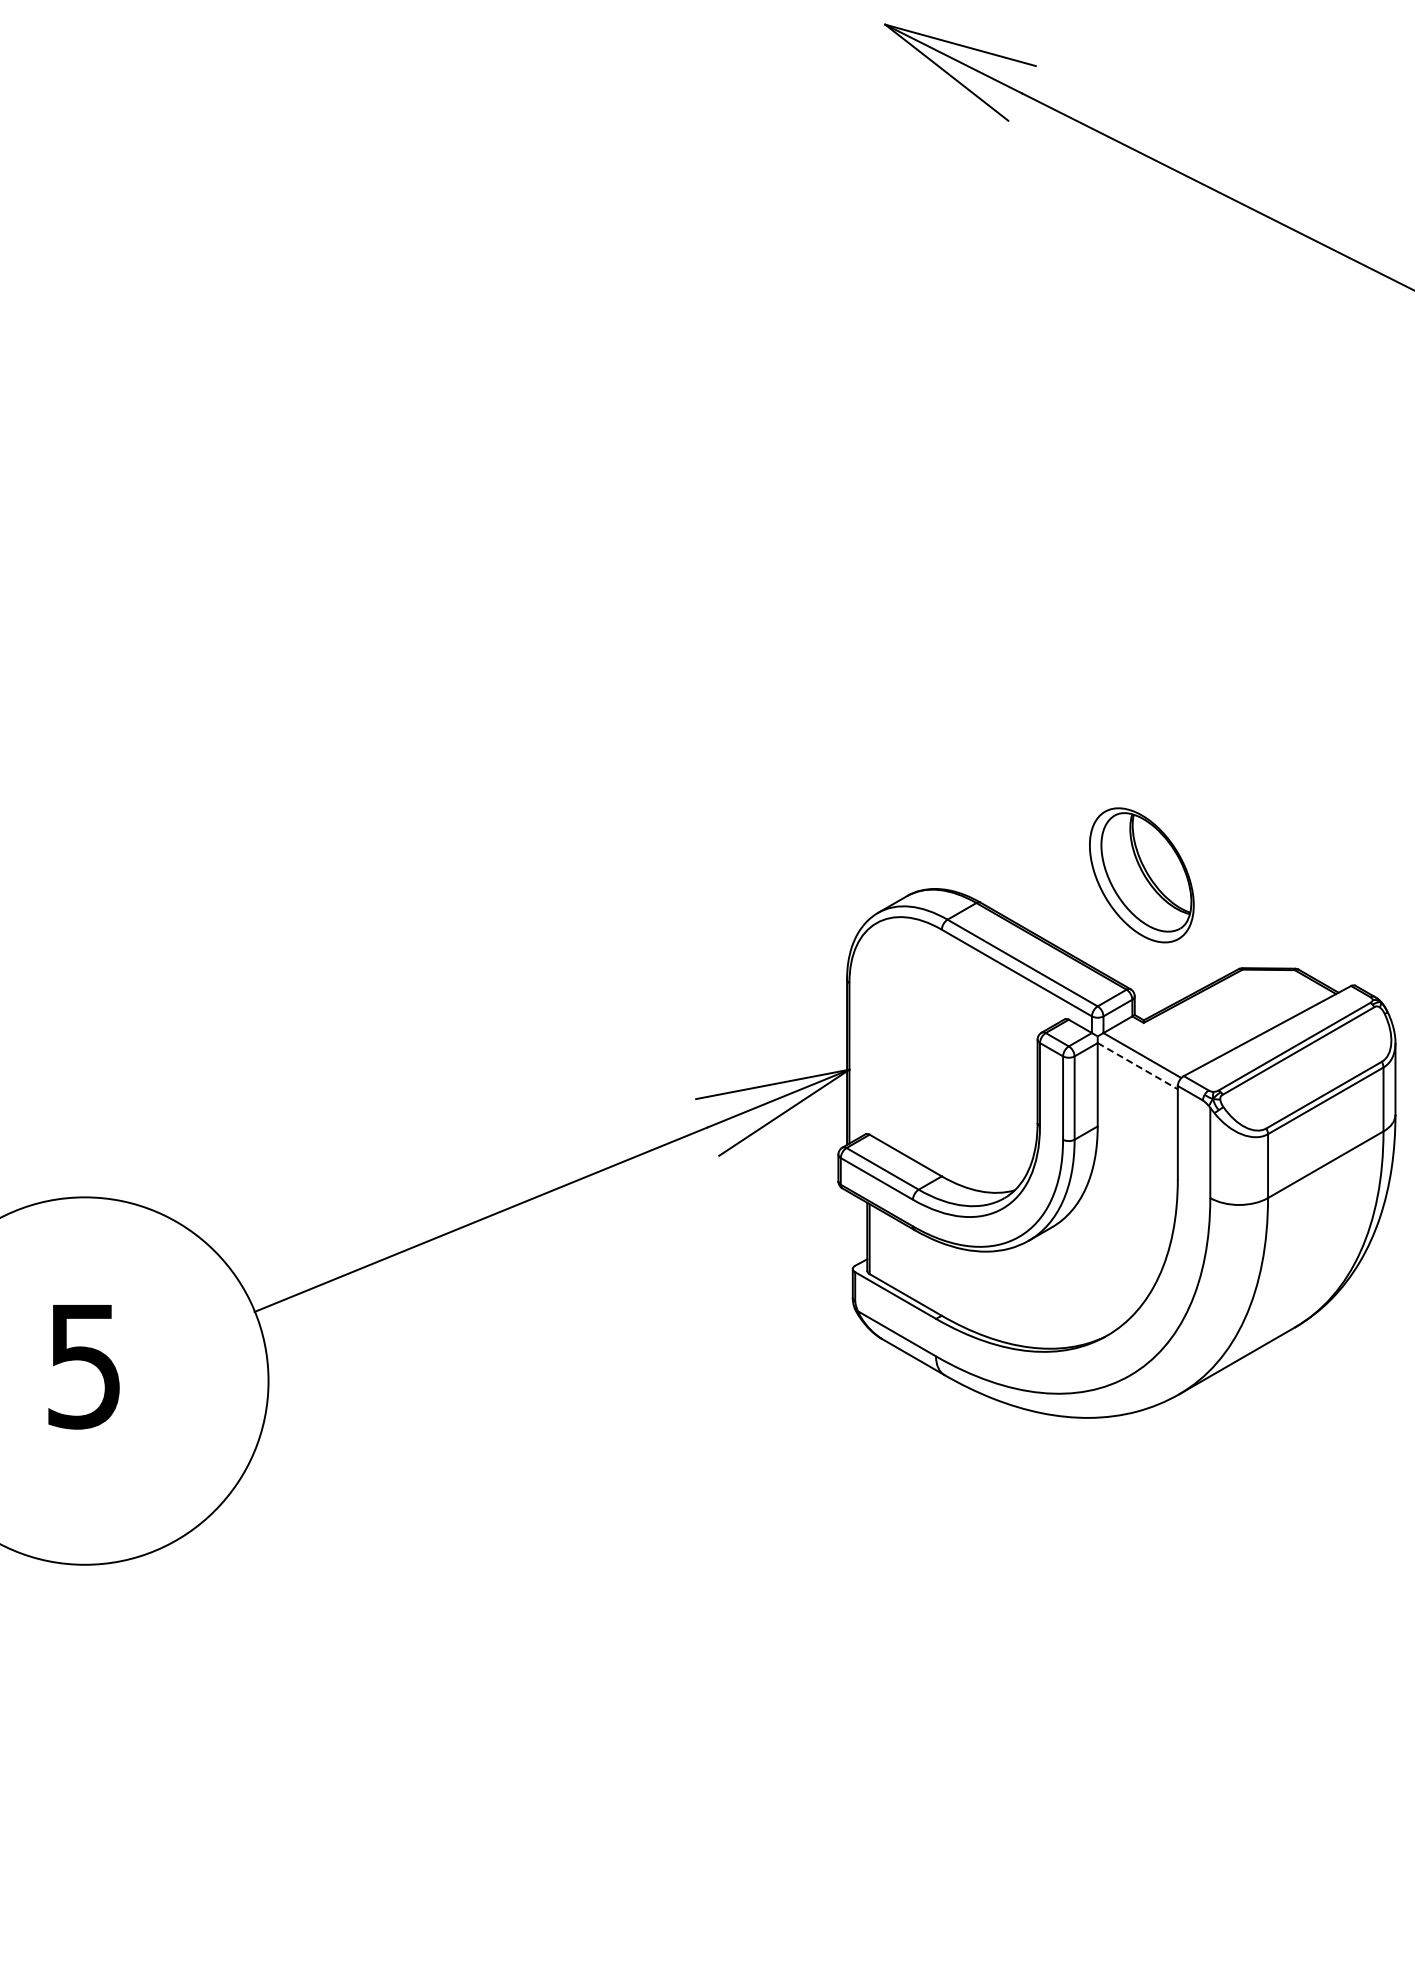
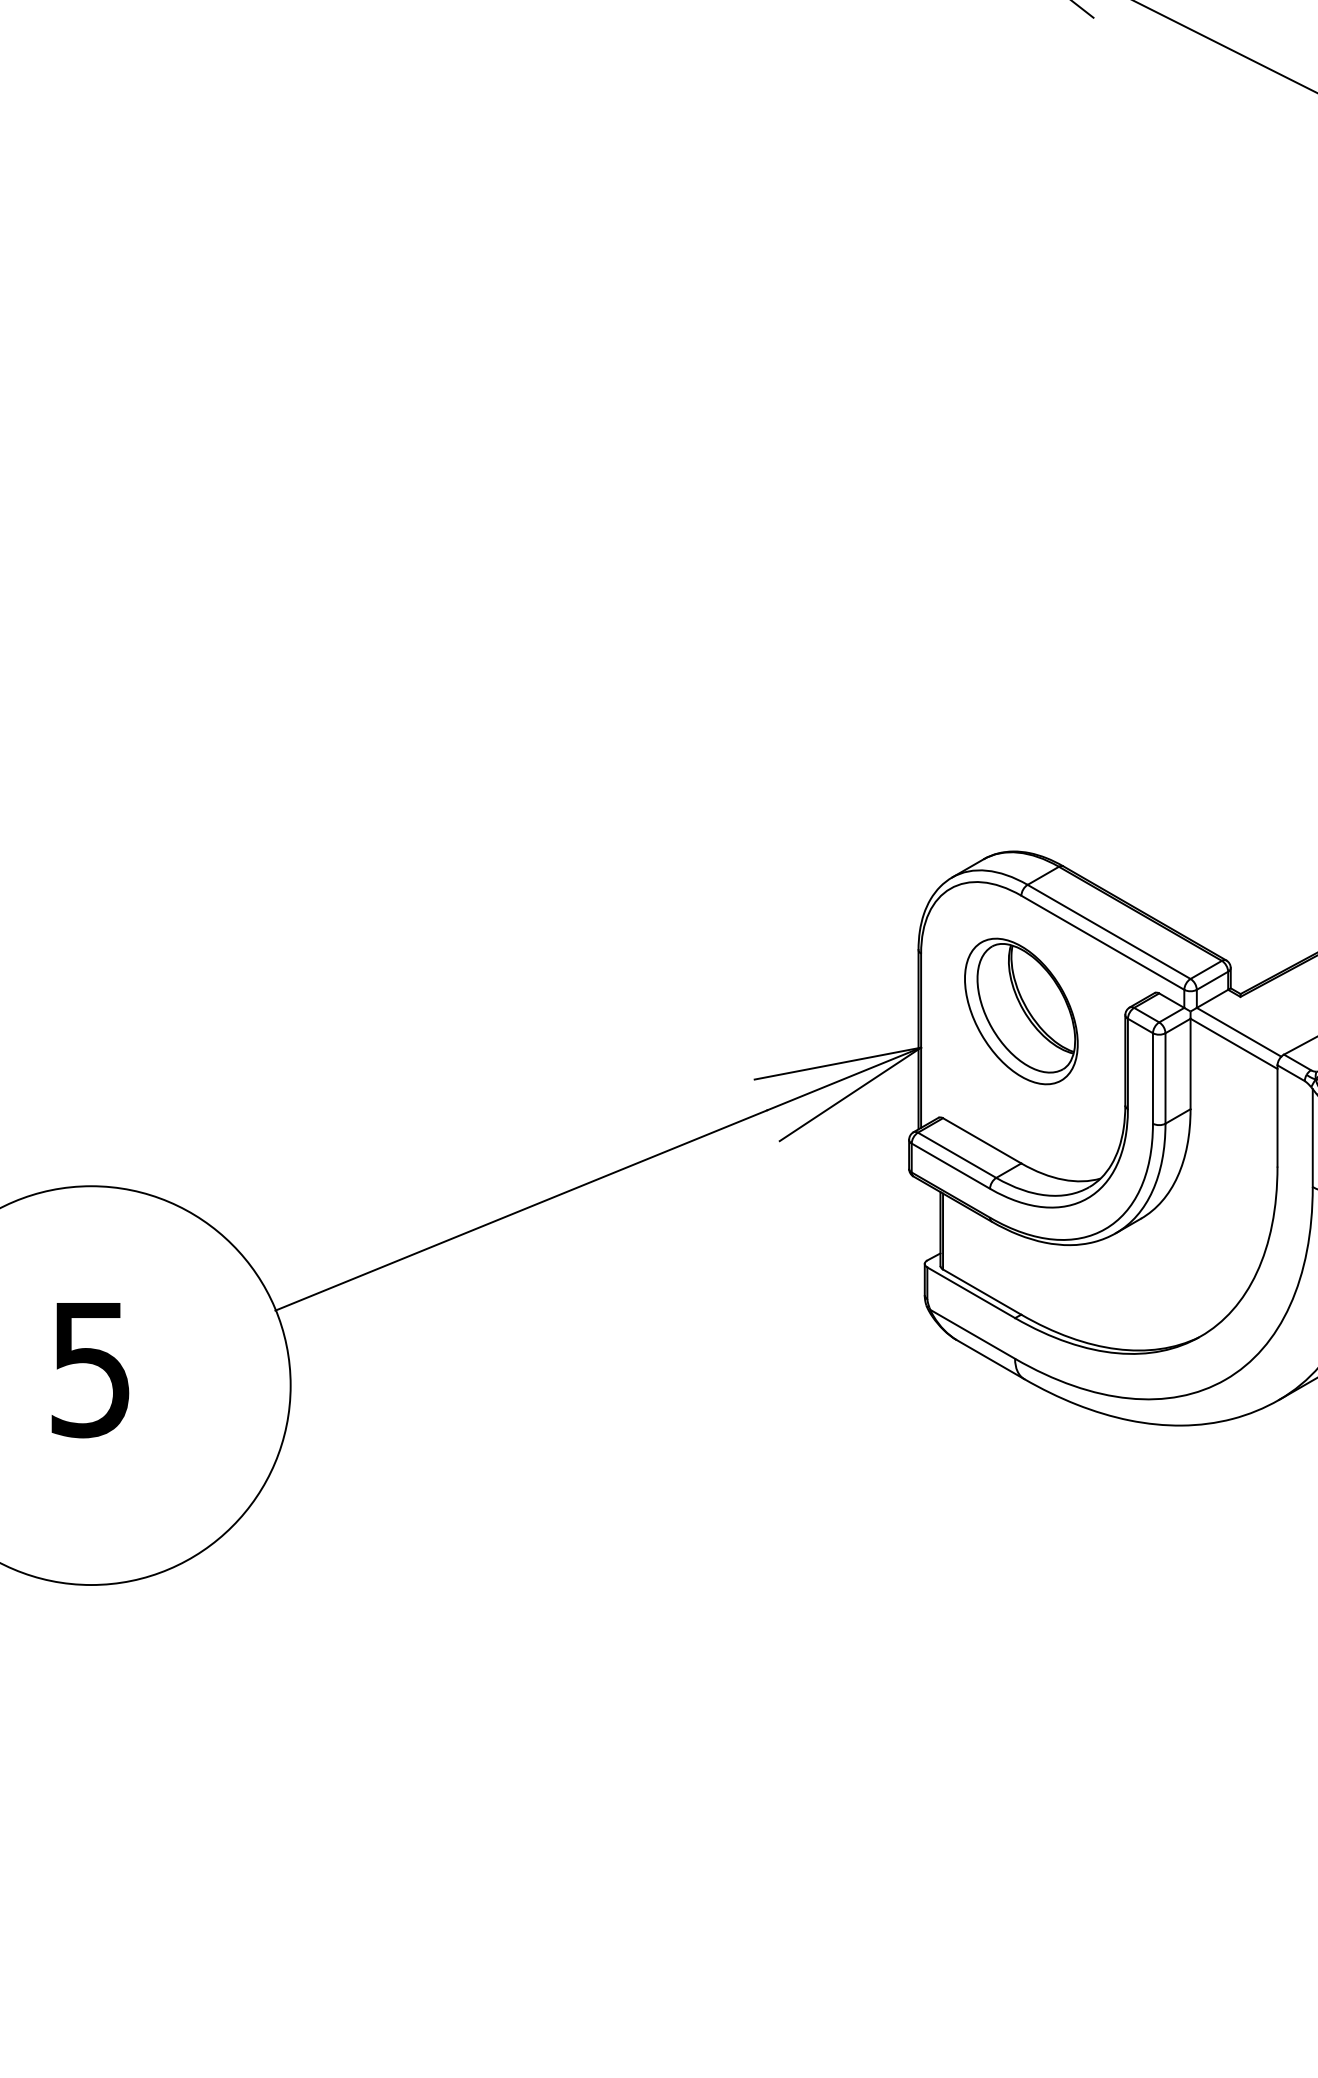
part: (1141, 875) -> (1021, 1011), moved
line: (1138, 1066) -> (1234, 1044), dashed -> solid

